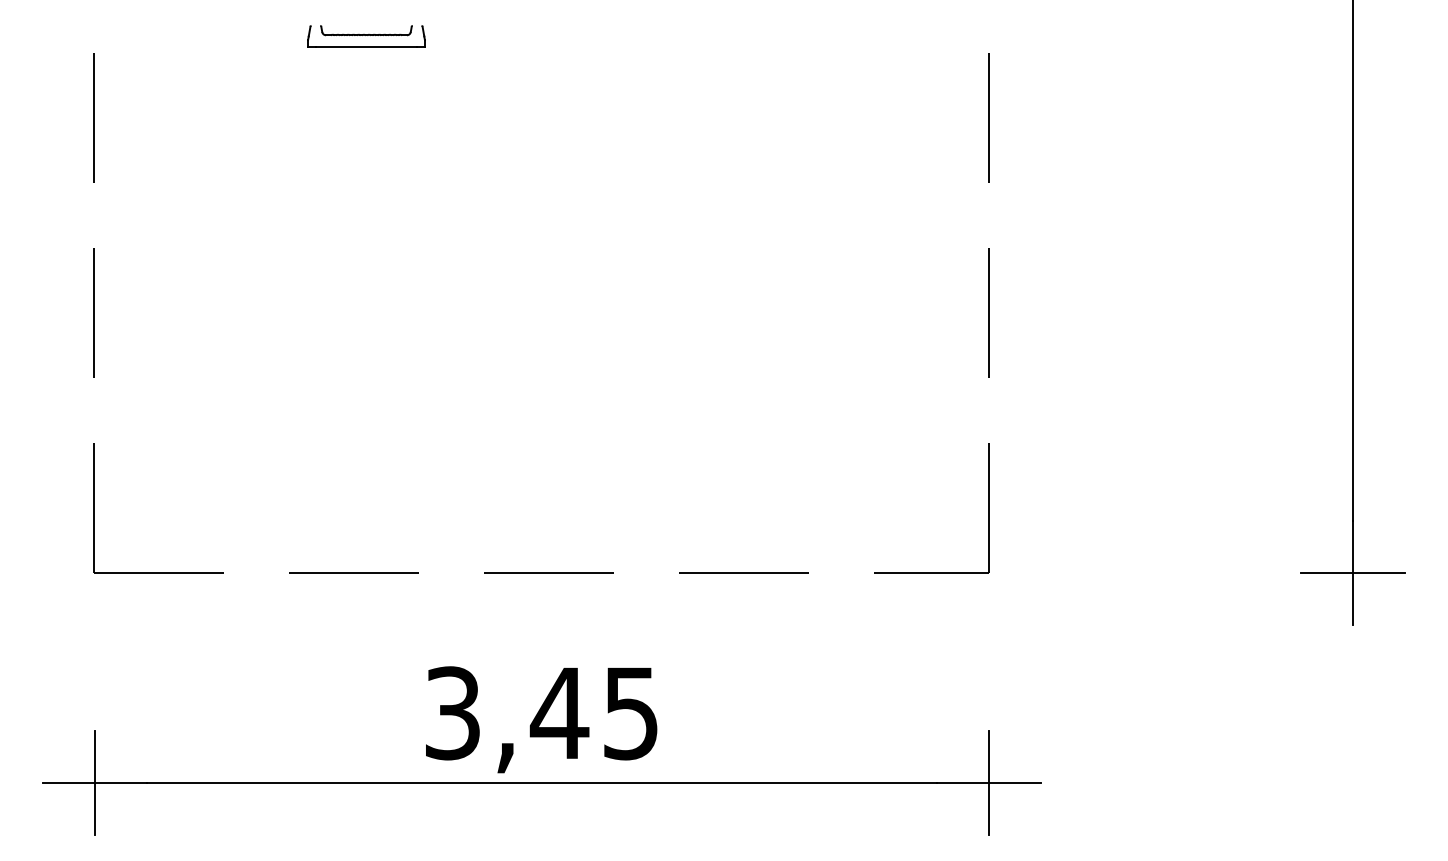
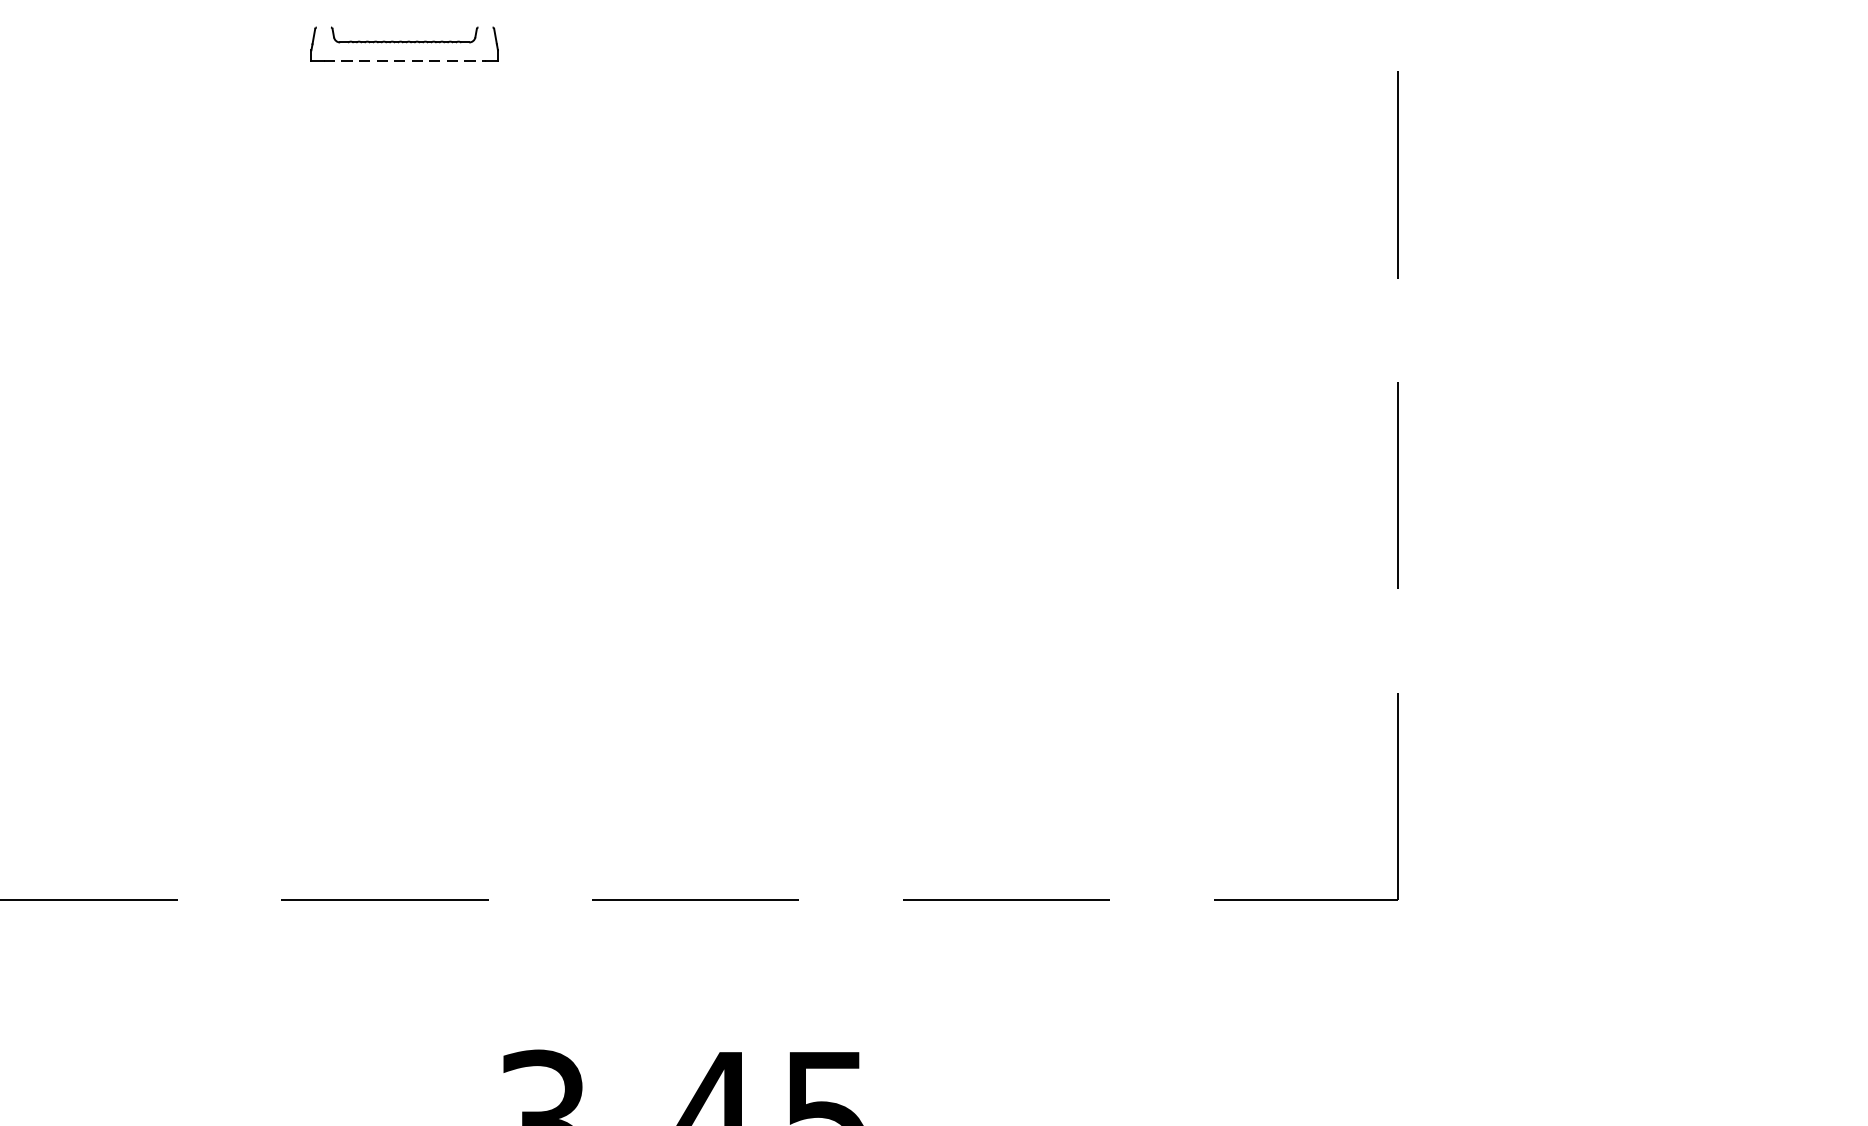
line: (366, 46) -> (404, 60), solid -> dashed

